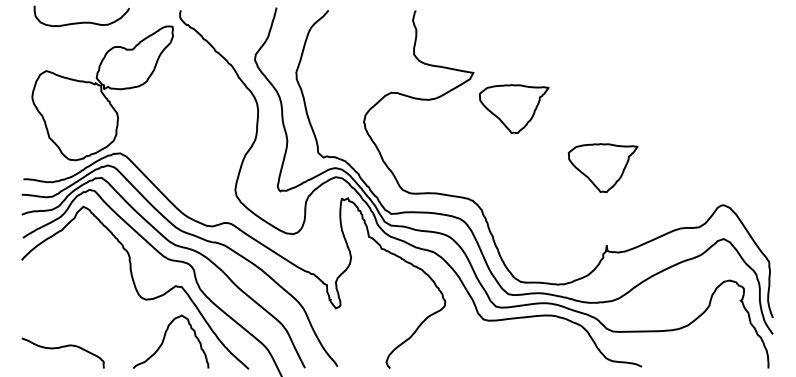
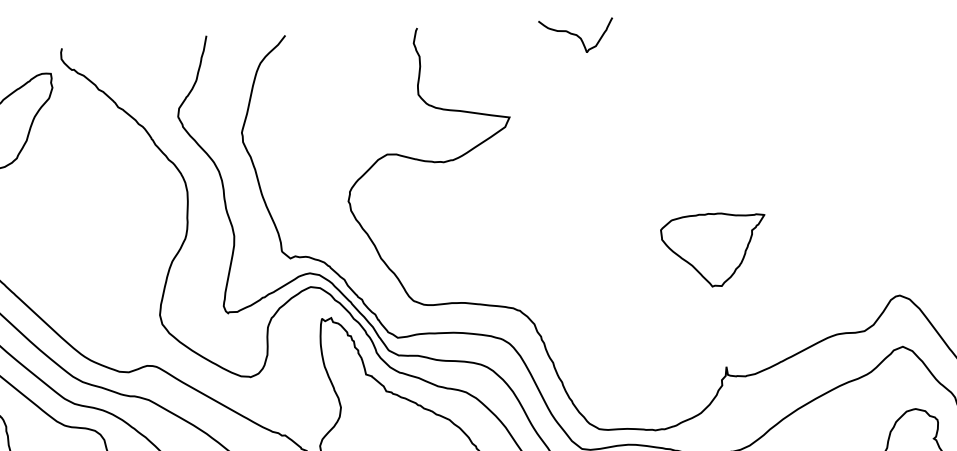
curve: (520, 21) -> (576, 35), added
part: (513, 109) -> (573, 169), removed

